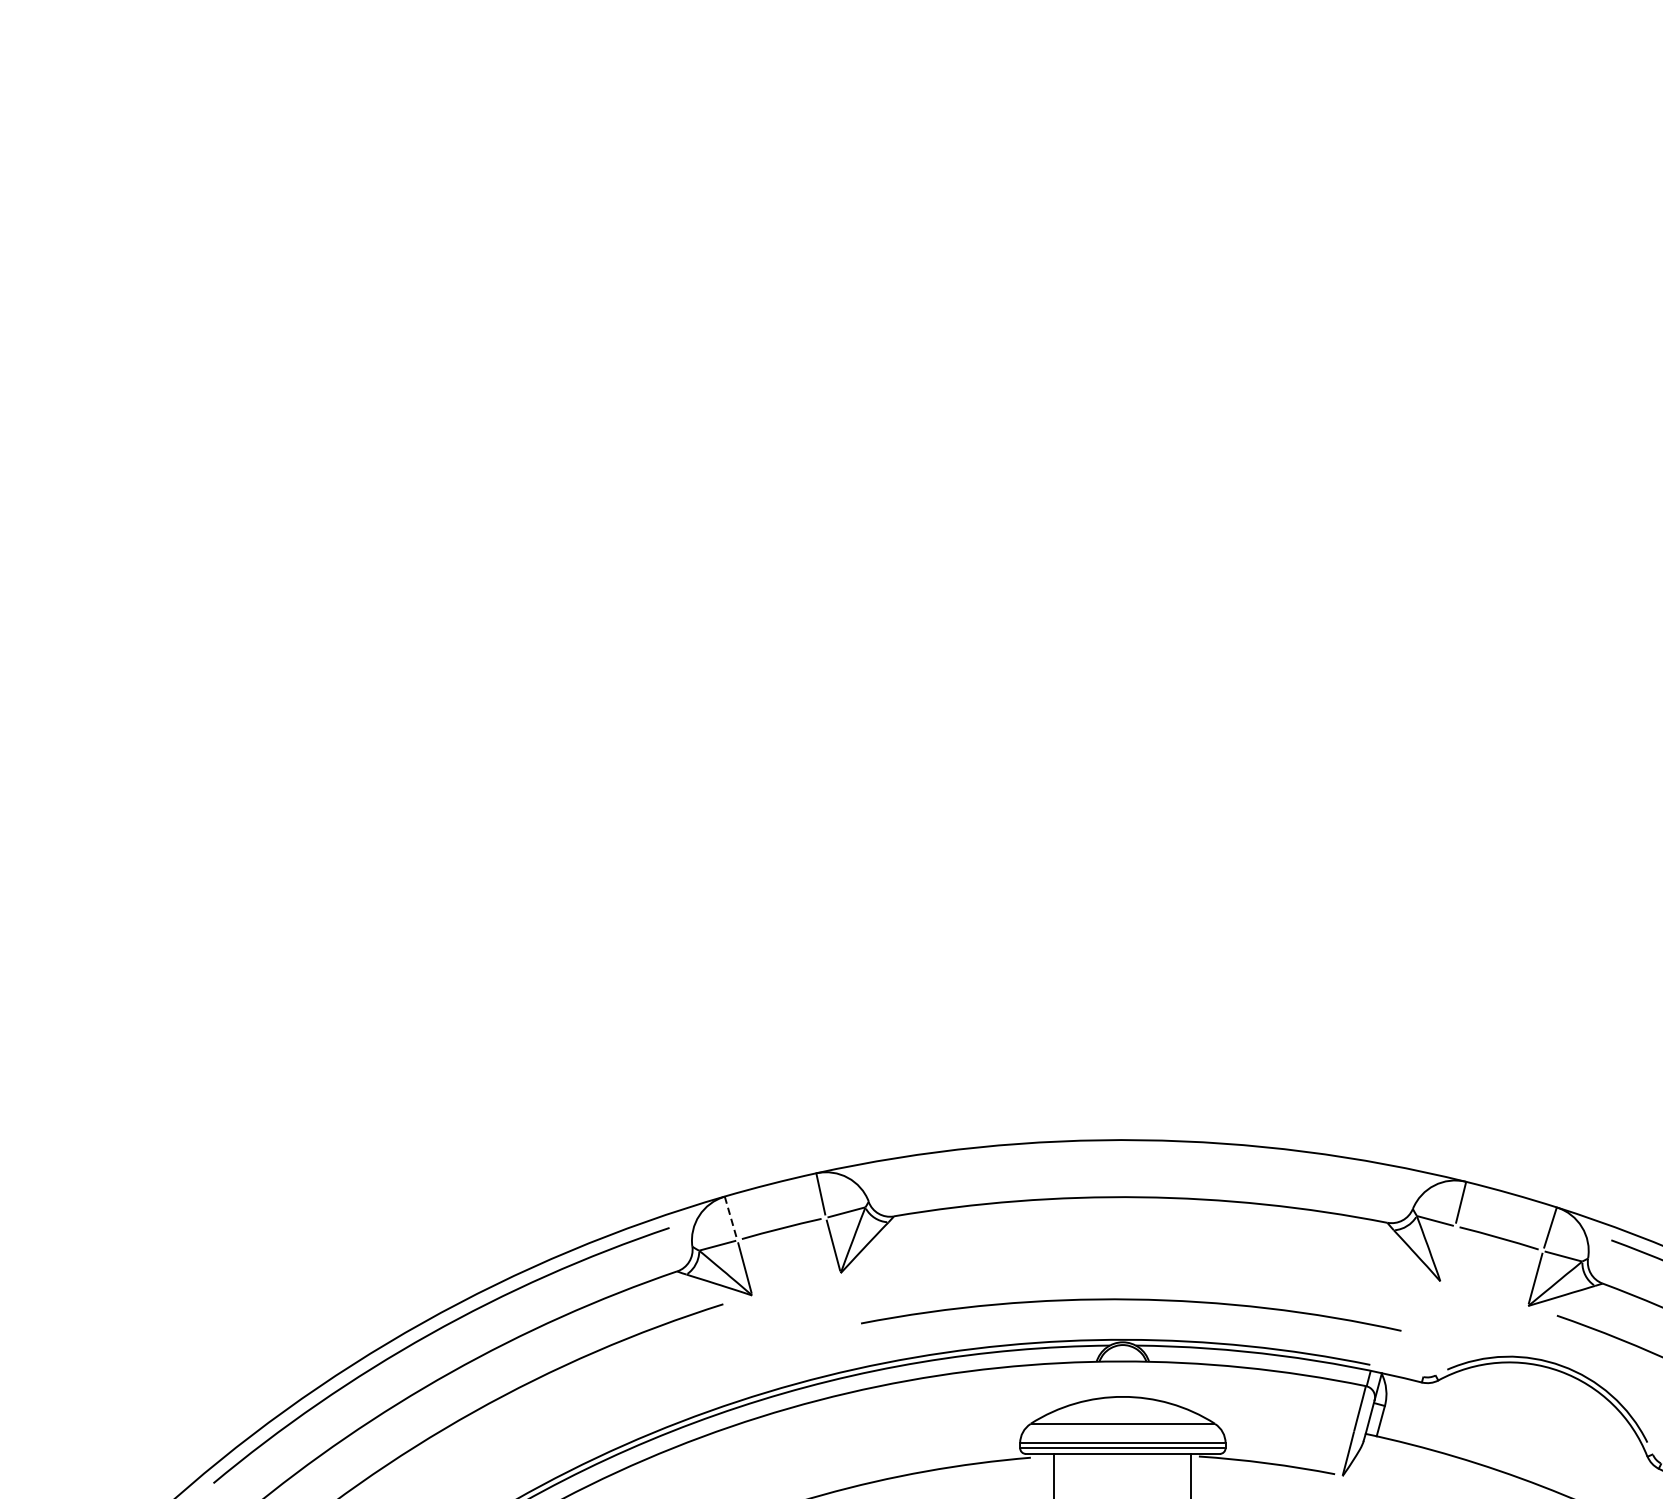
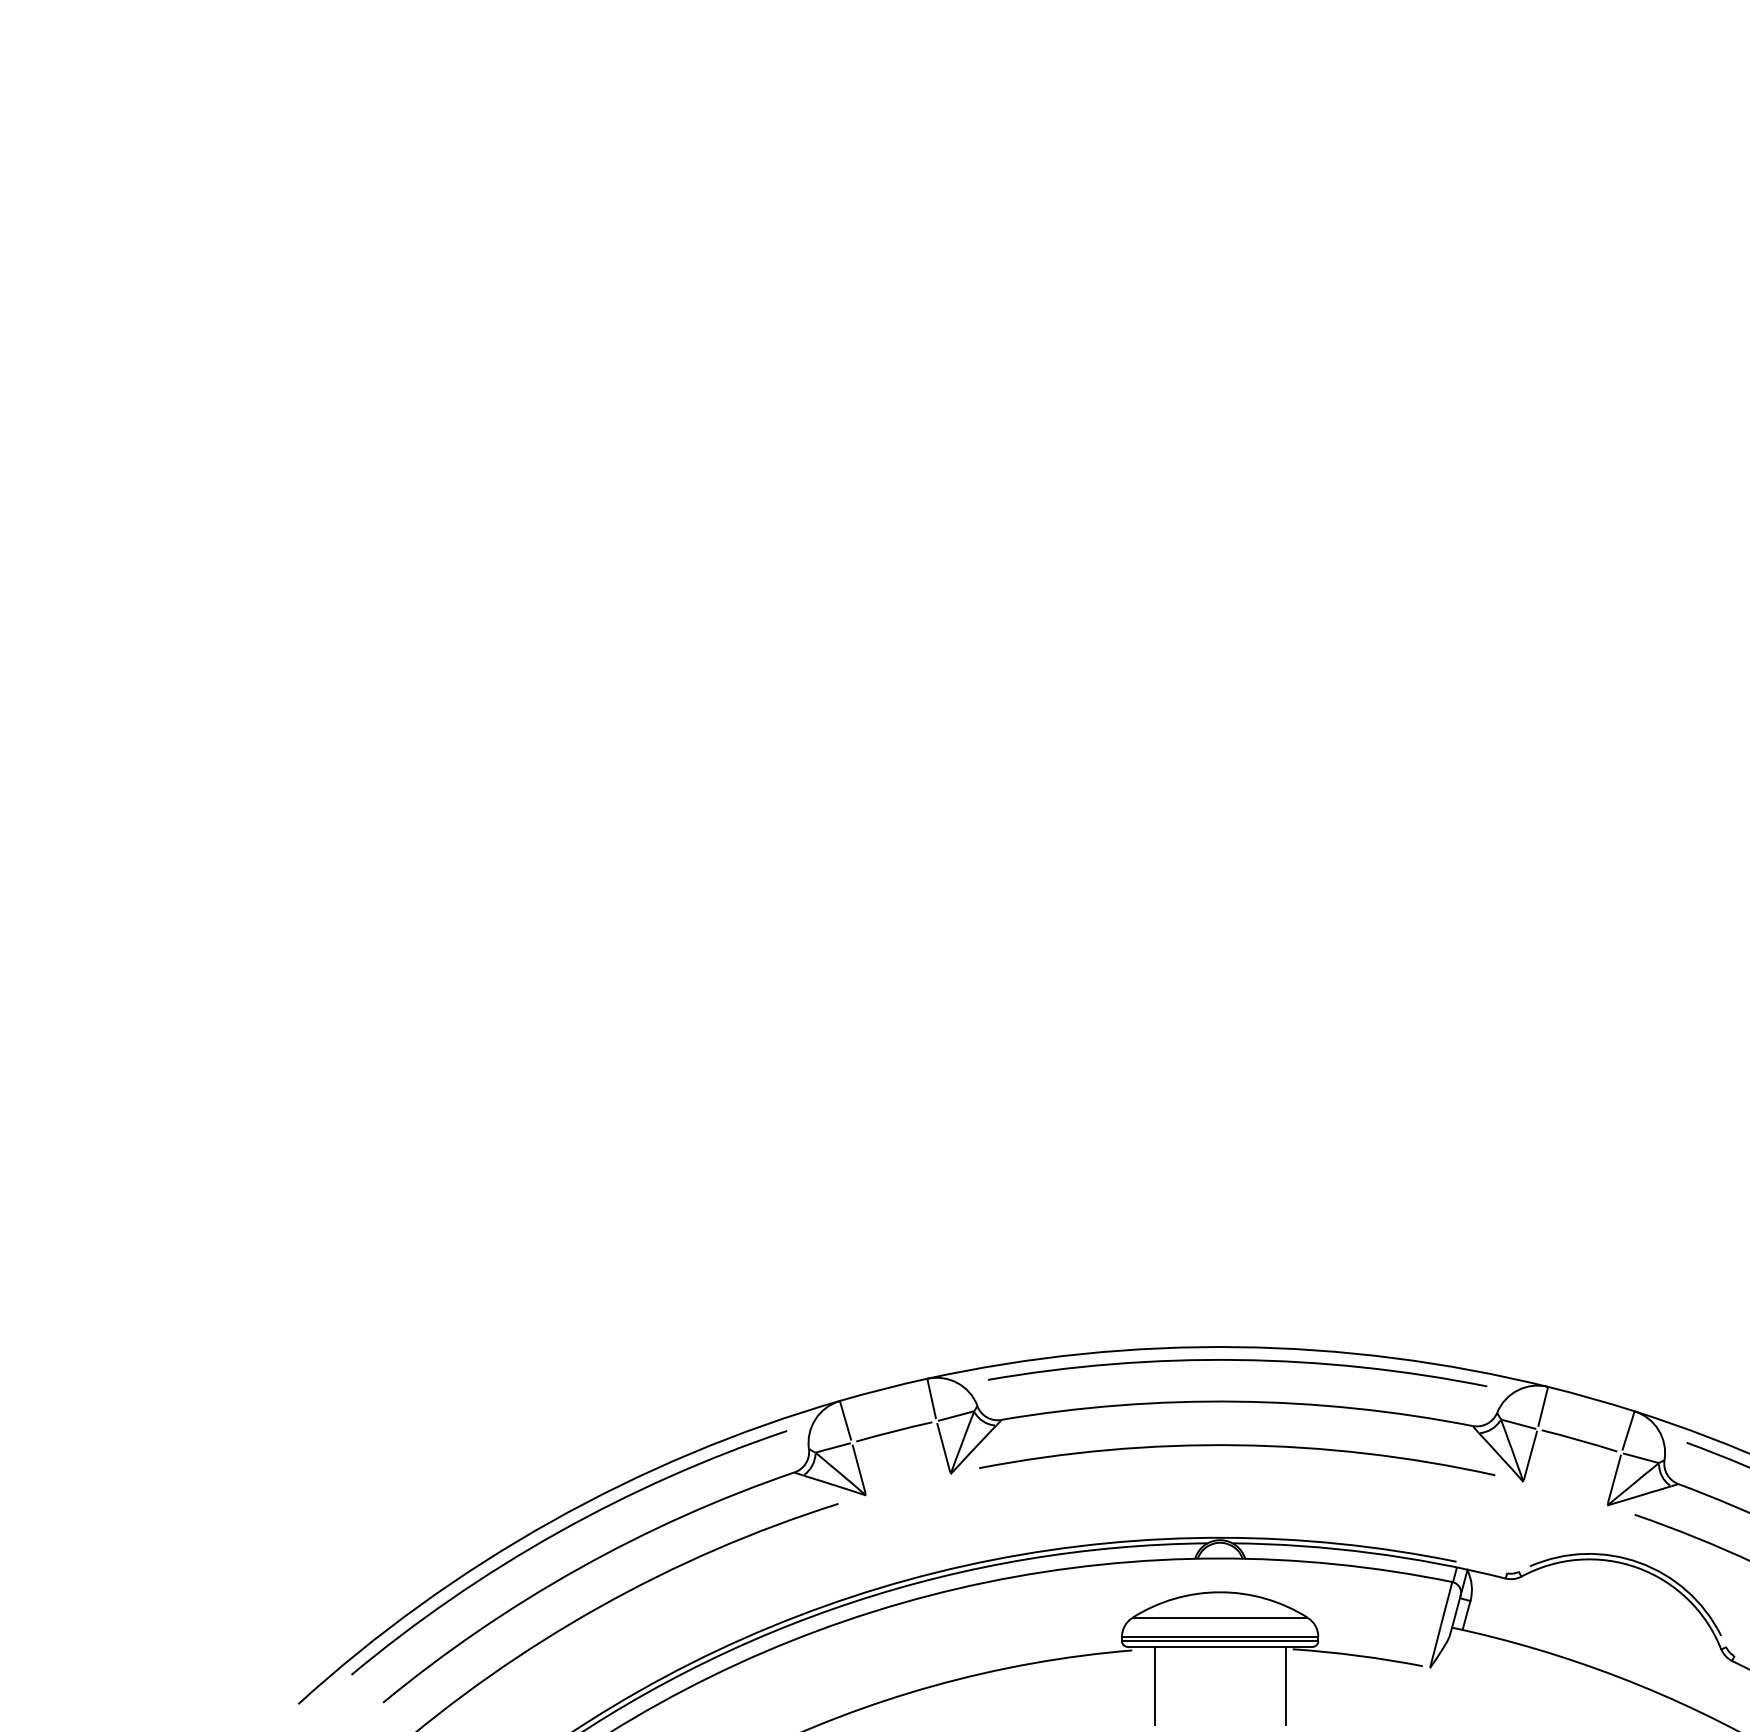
arc: (1141, 1154) -> (1237, 1360), added
line: (730, 1217) -> (845, 1420), dashed -> solid
line: (1447, 1253) -> (1530, 1455), added
arc: (1131, 1300) -> (1237, 1446), moved

